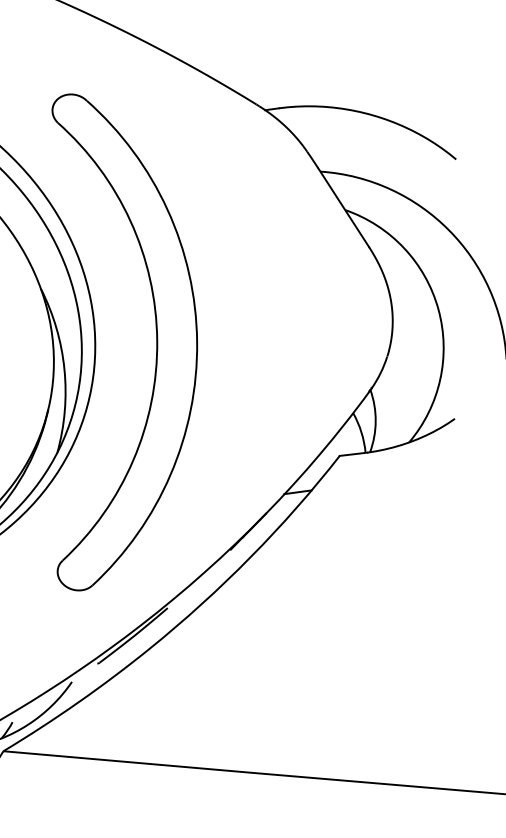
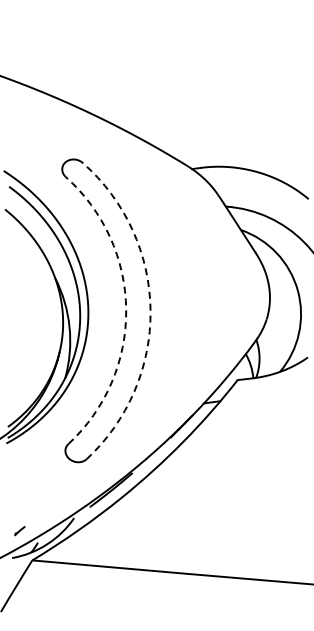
arc: (157, 340) -> (126, 309), solid -> dashed
arc: (197, 341) -> (150, 310), solid -> dashed

